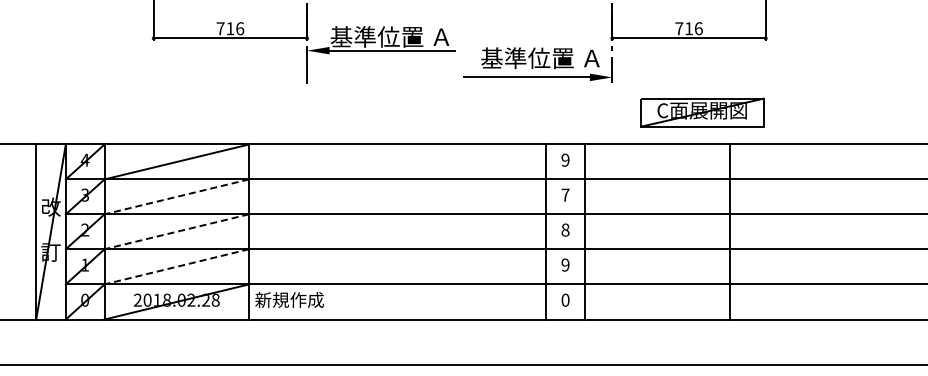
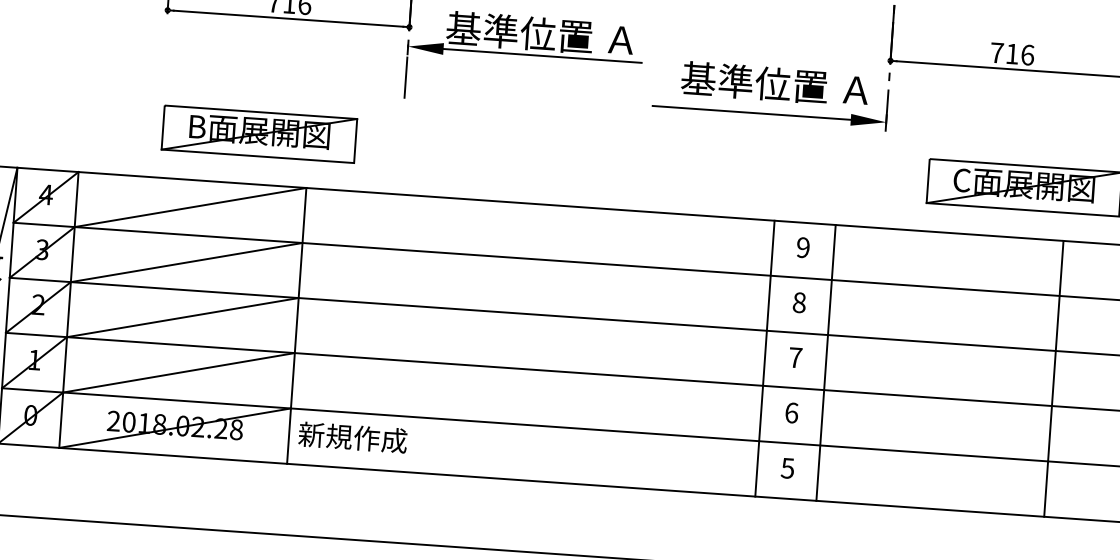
part: (217, 112) -> (260, 134), added
text: (565, 194) -> (799, 301), 7 -> 8
line: (176, 196) -> (186, 261), dashed -> solid
text: (565, 229) -> (795, 356), 8 -> 7
line: (176, 231) -> (182, 317), dashed -> solid
text: (565, 264) -> (791, 412), 9 -> 6
line: (176, 266) -> (178, 372), dashed -> solid
text: (565, 299) -> (787, 467), 0 -> 5

